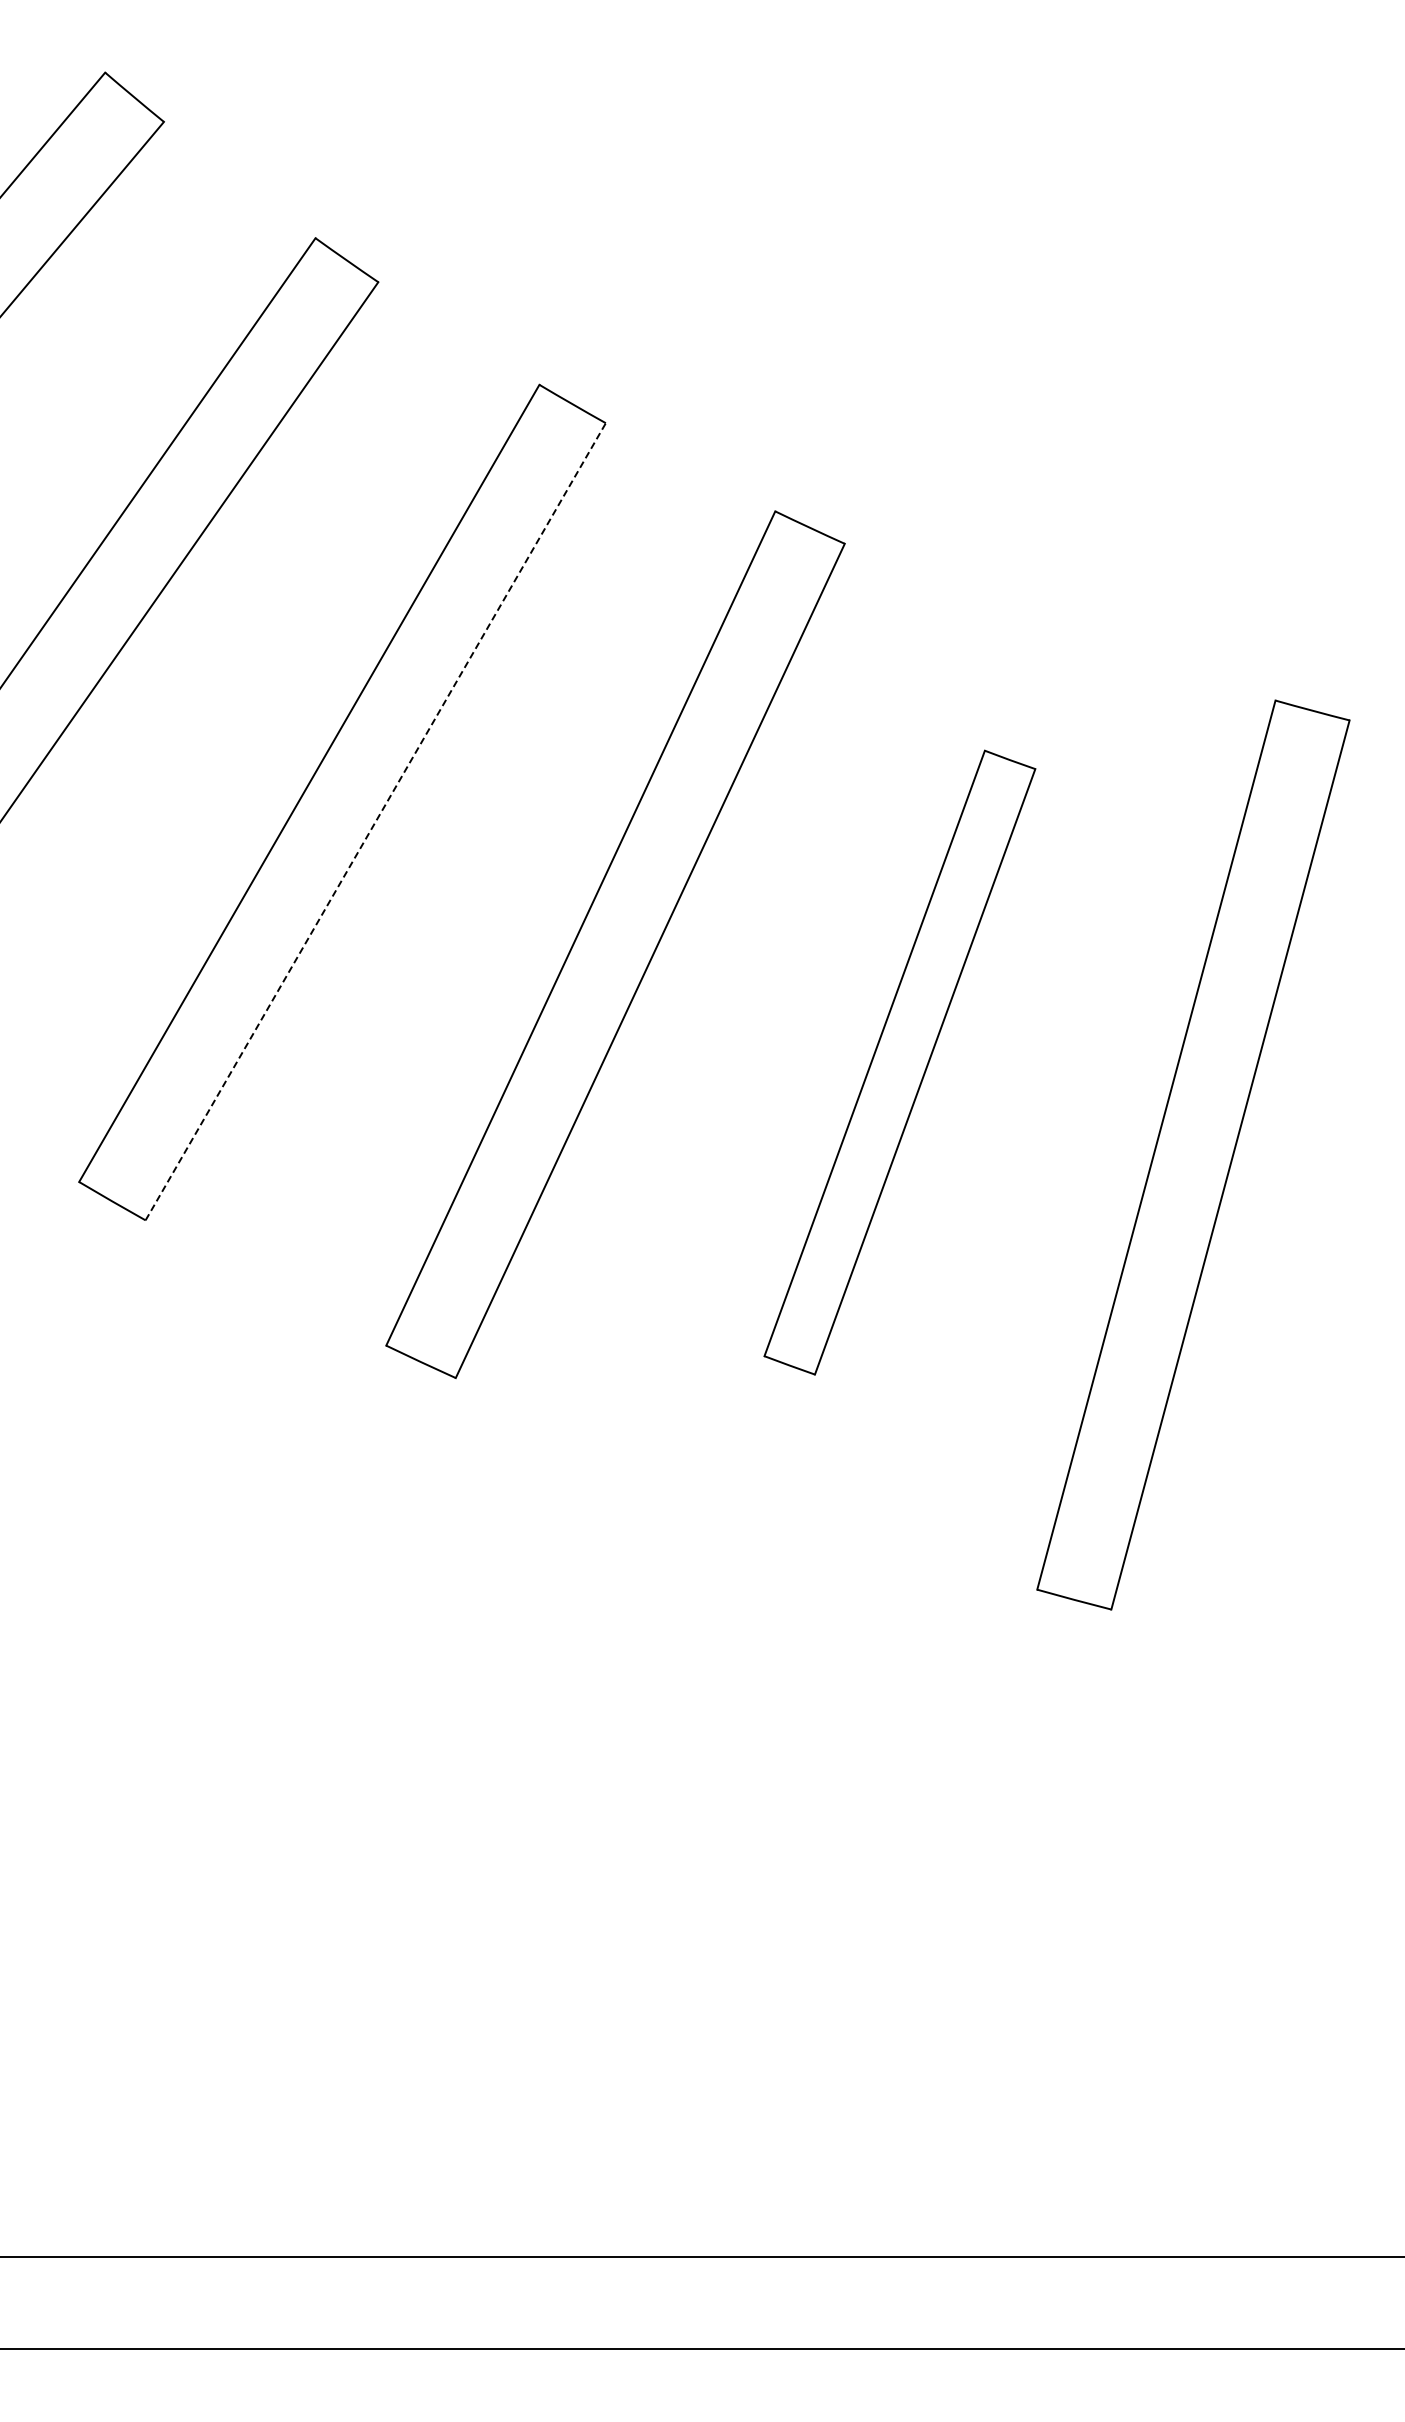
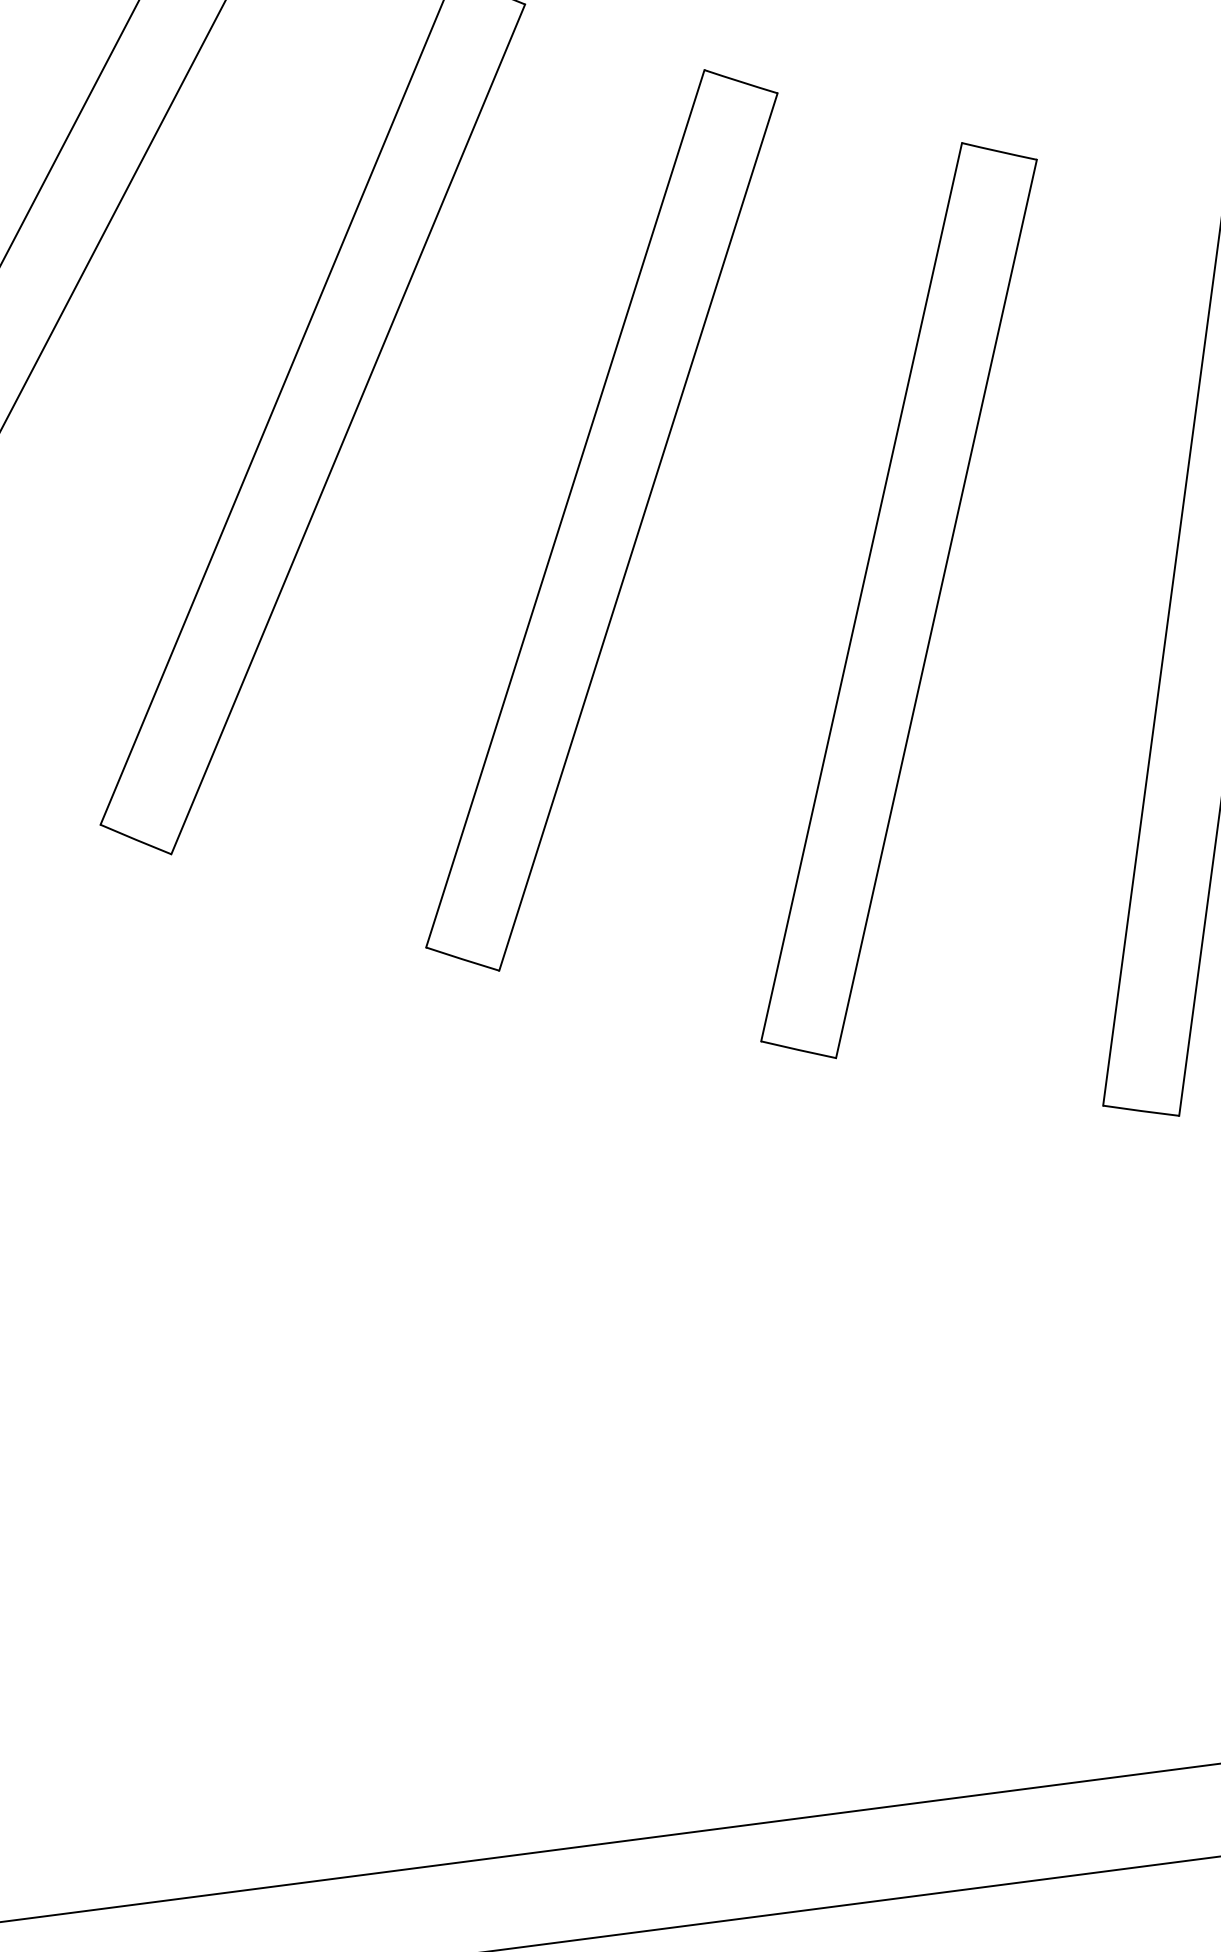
line: (375, 821) -> (347, 429), dashed -> solid
part: (899, 1062) -> (898, 600), size x1.43

